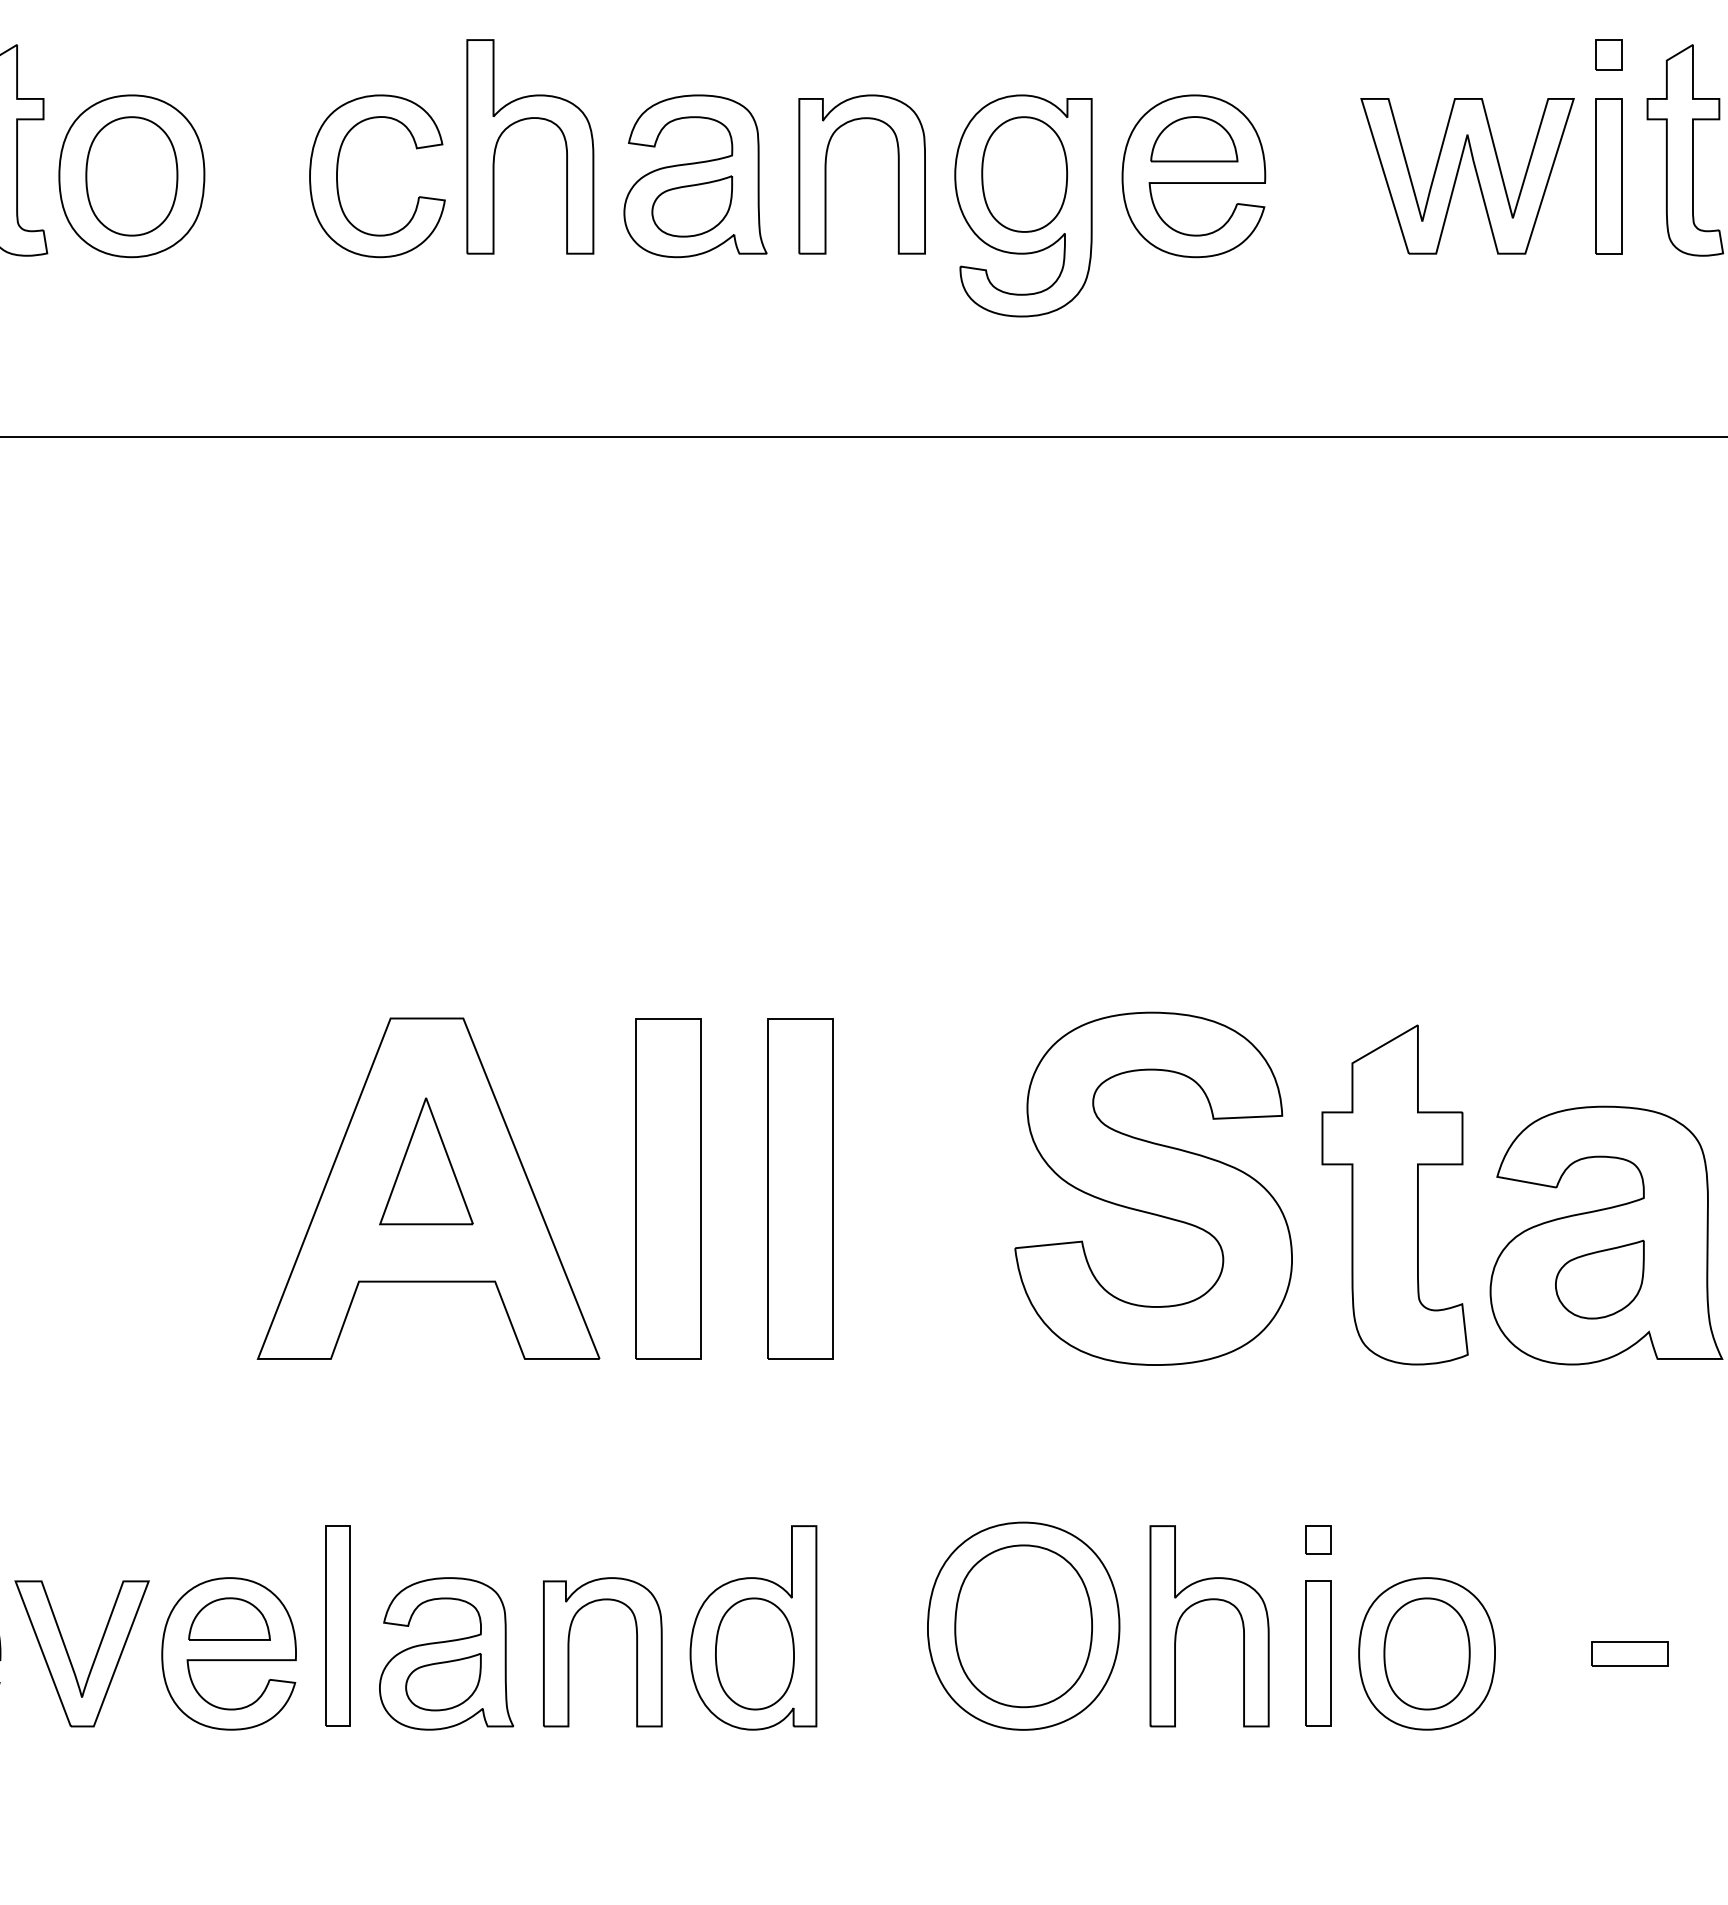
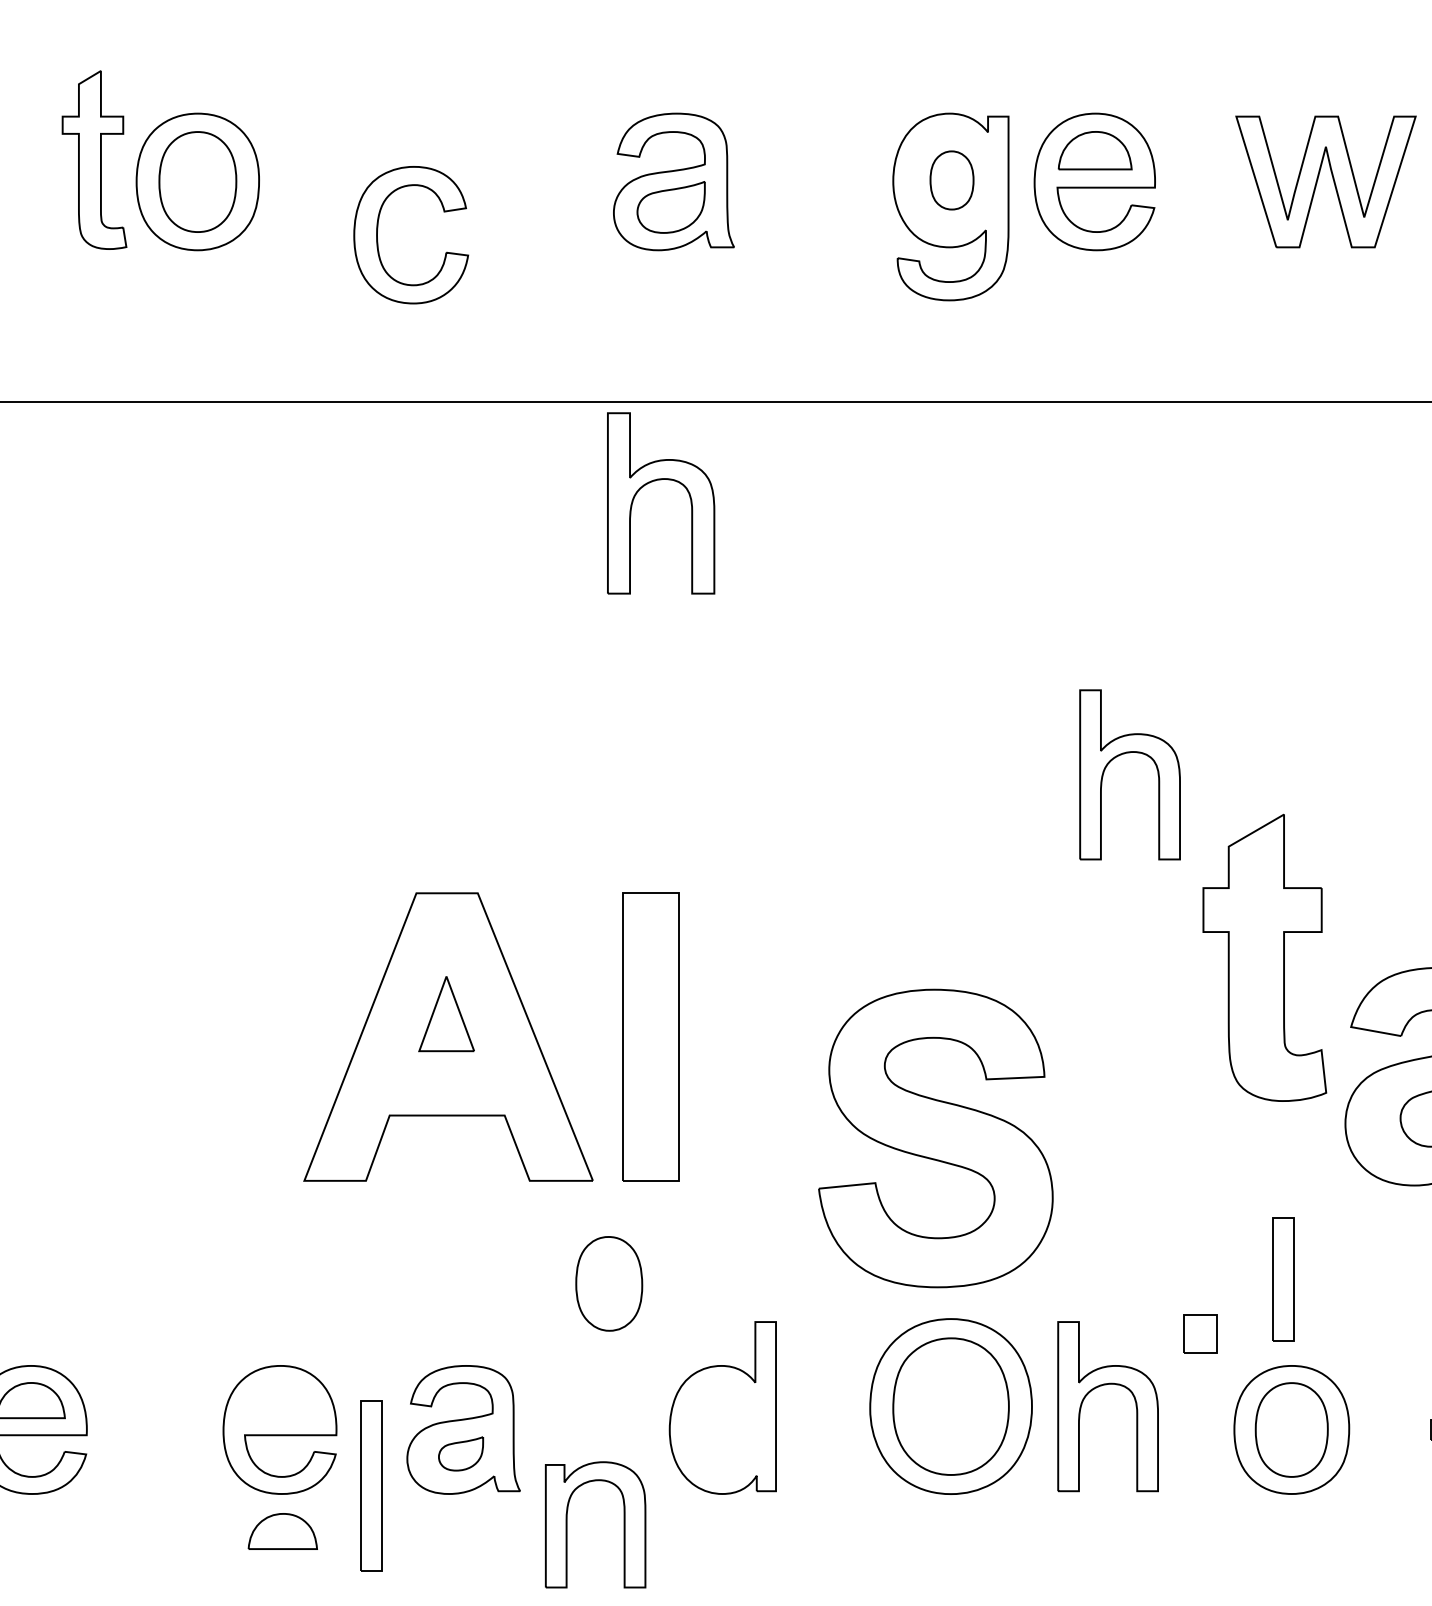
part: (524, 120) -> (656, 481), moved
part: (826, 174) -> (784, 180), removed
part: (1024, 174) -> (951, 180), size x0.6
part: (338, 182) -> (378, 240), moved
part: (1227, 854) -> (1123, 754), added
part: (426, 1161) -> (446, 1014), size x0.7
part: (800, 1188) -> (762, 1036), removed
part: (1153, 1188) -> (935, 1138), moved
part: (1394, 1194) -> (1264, 957), moved
part: (1318, 1539) -> (1200, 1333), size x1.6
part: (229, 1618) -> (282, 1530), moved
part: (337, 1625) -> (371, 1485), moved
part: (569, 1652) -> (567, 1525), moved
part: (754, 1653) -> (608, 1283), moved
part: (1318, 1653) -> (1283, 1279), moved
part: (70, 1658) -> (146, 1433), removed
part: (443, 1682) -> (461, 1454), size x0.7

